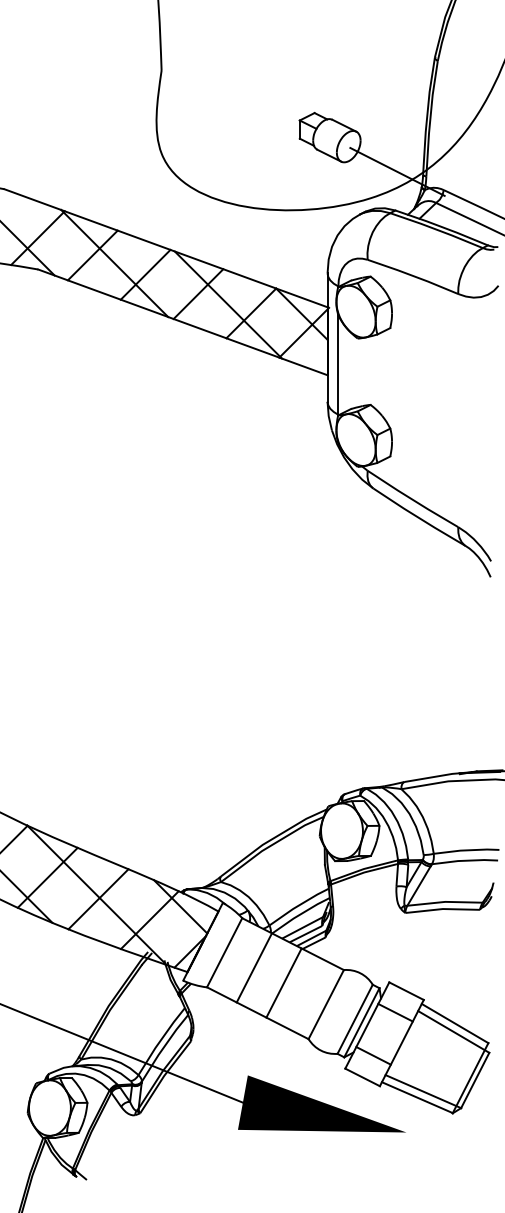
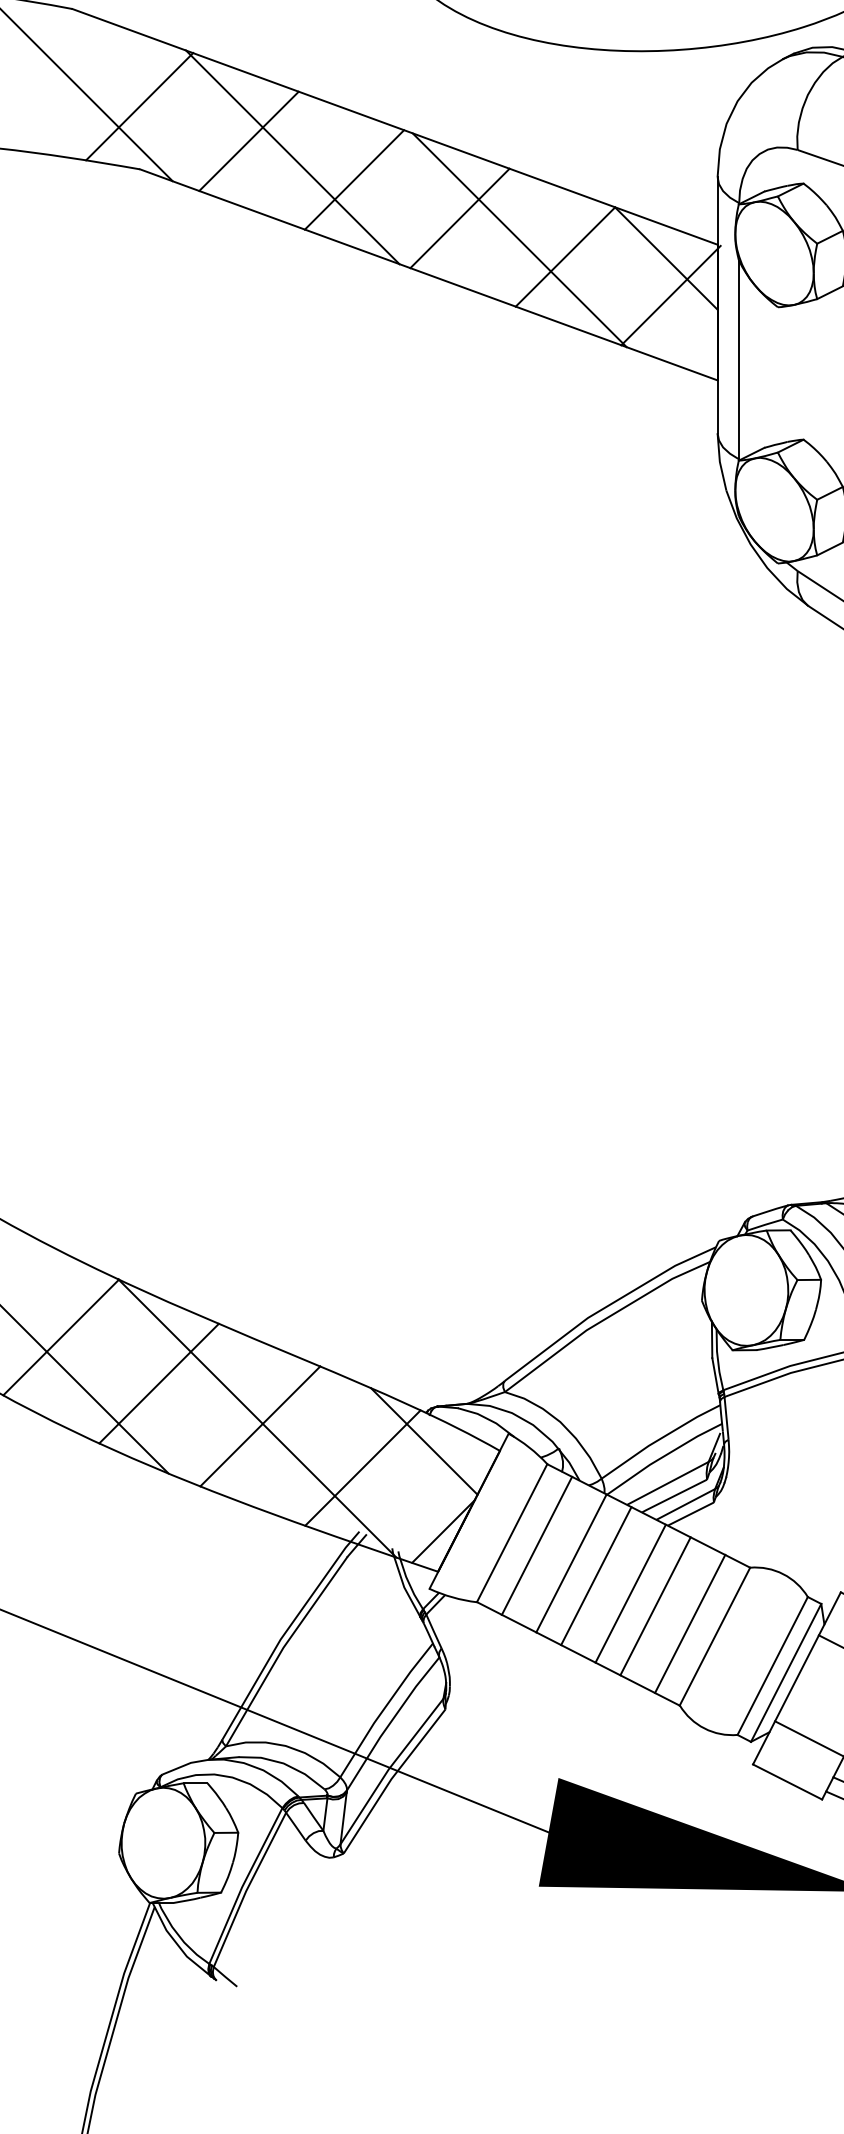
line: (236, 958) -> (535, 1544), added
line: (266, 973) -> (595, 1574), added
line: (296, 988) -> (655, 1604), added
line: (313, 997) -> (689, 1622), added

